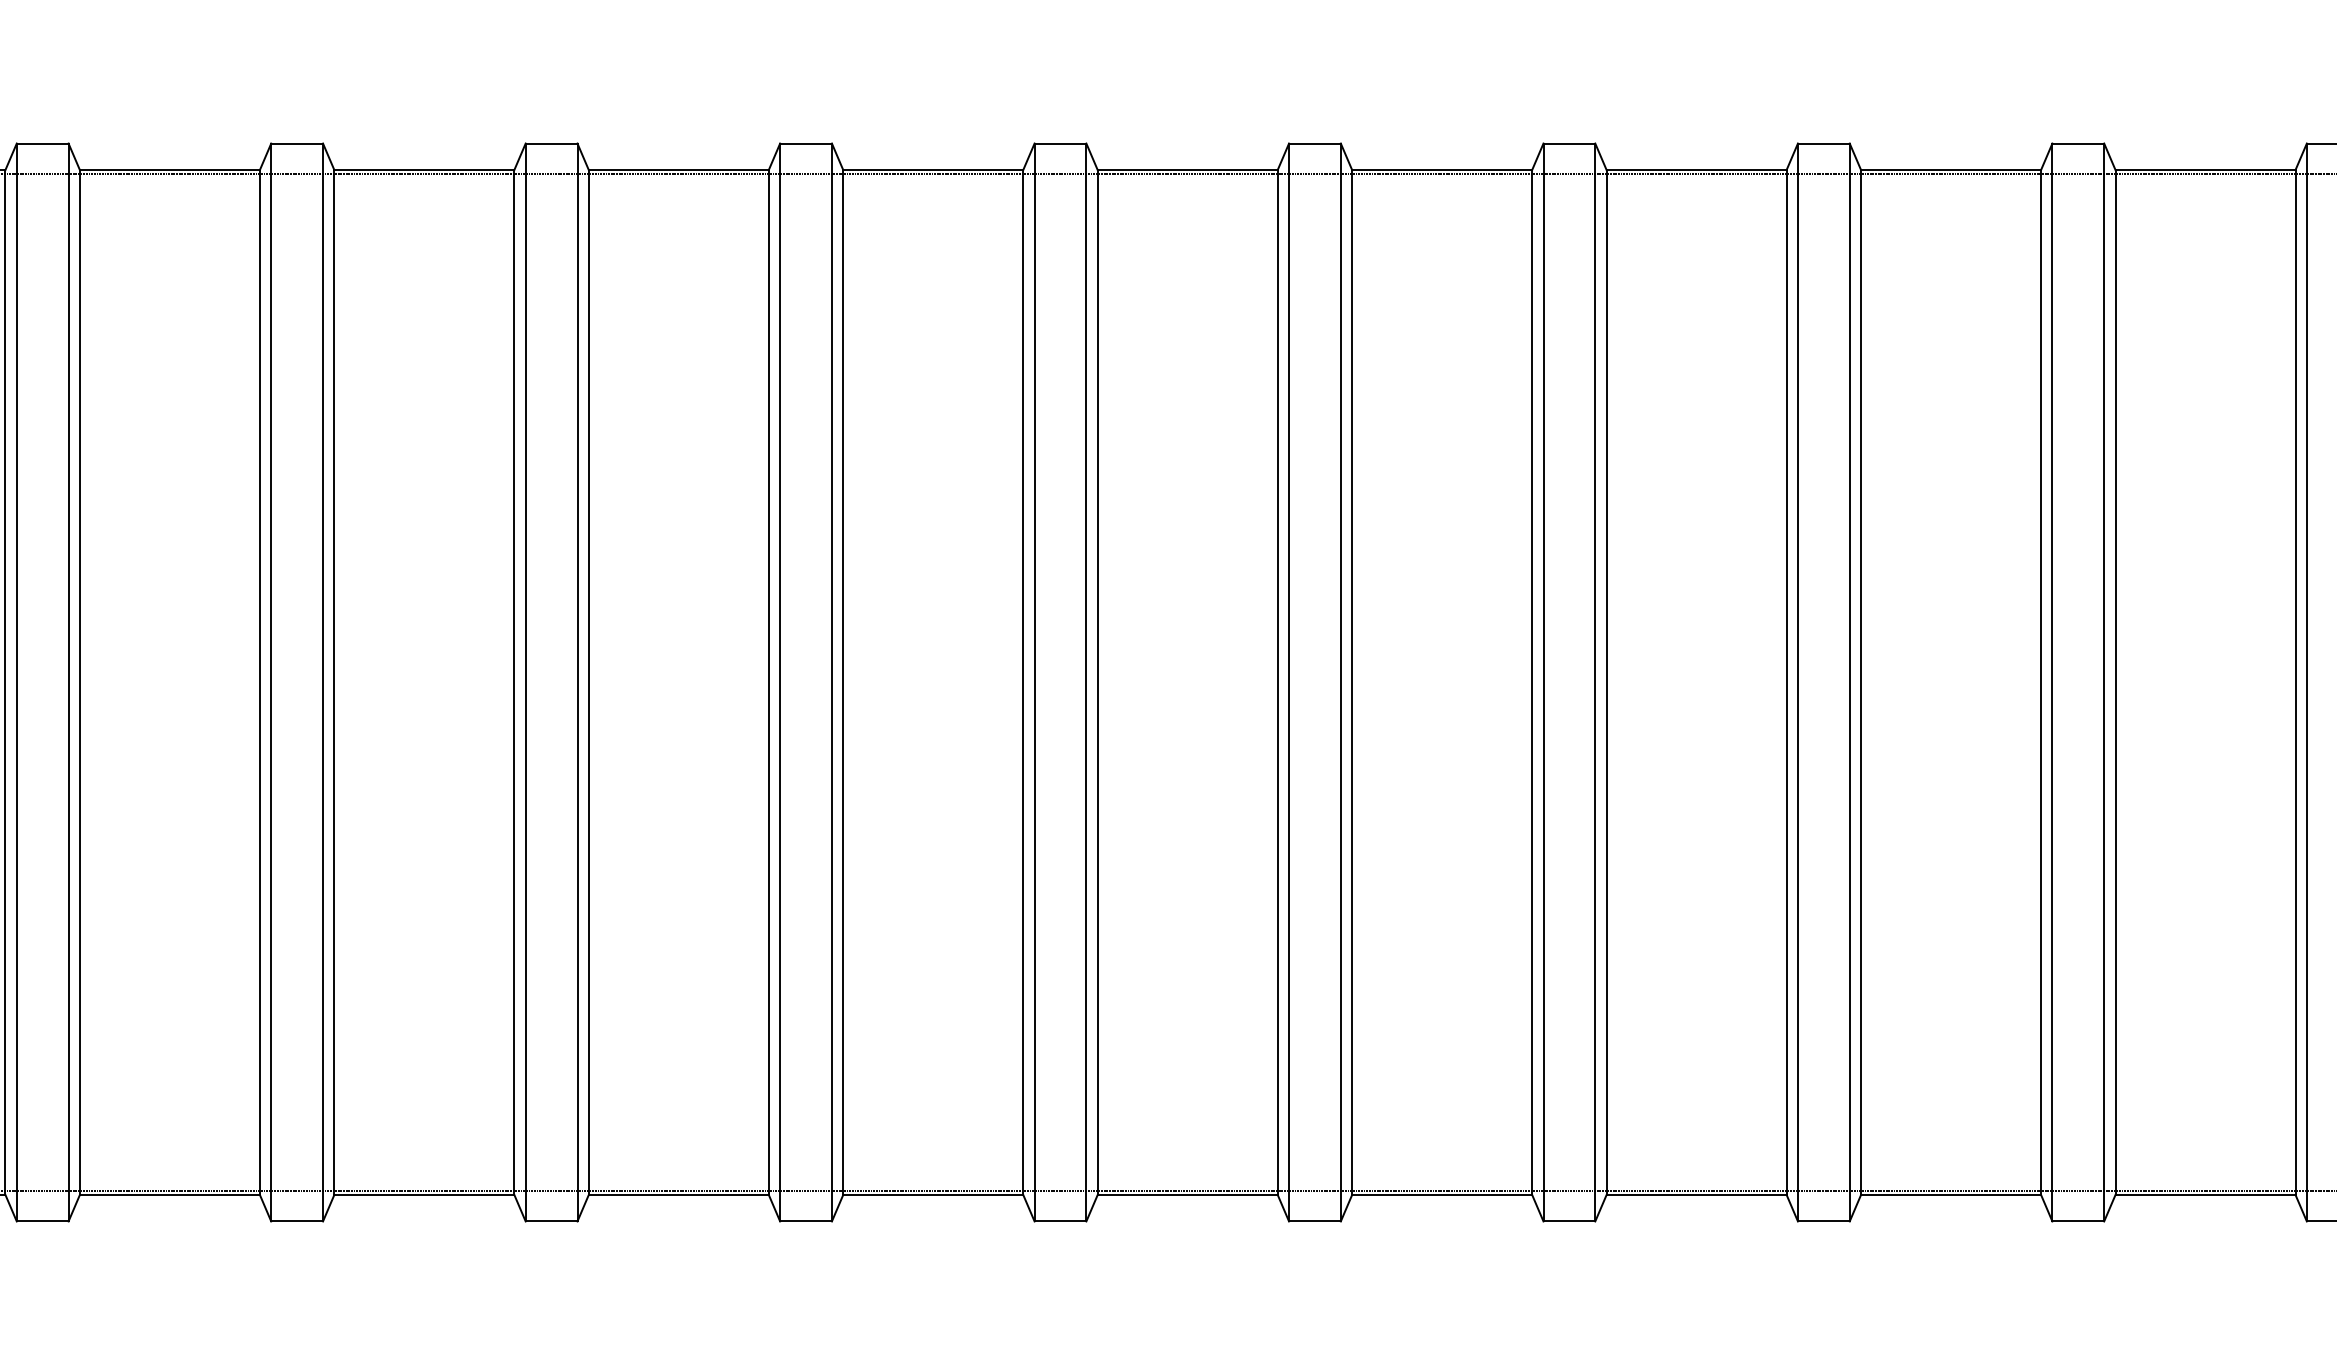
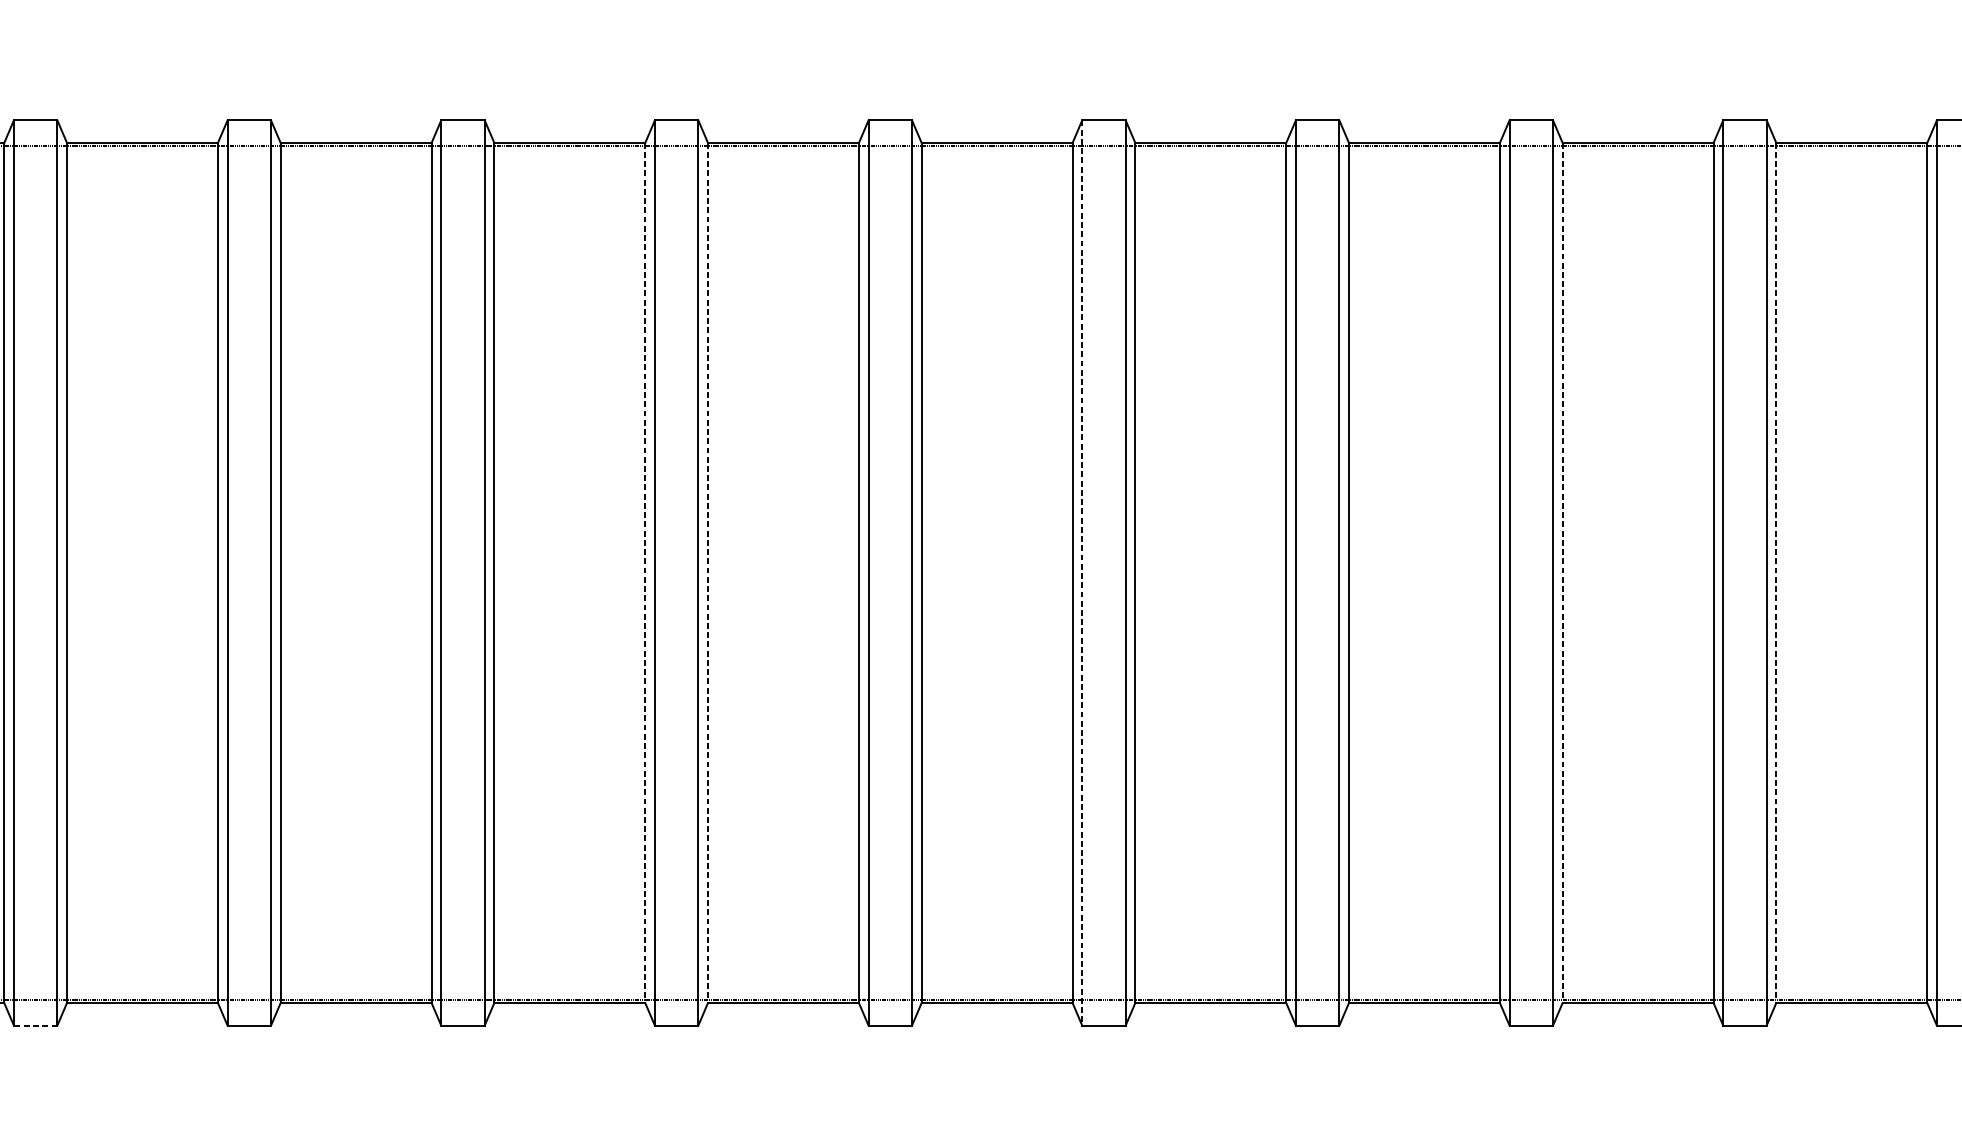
line: (1289, 682) -> (1082, 573), solid -> dashed
line: (768, 683) -> (645, 573), solid -> dashed
line: (843, 683) -> (708, 573), solid -> dashed
line: (1861, 683) -> (1562, 573), solid -> dashed
line: (2115, 683) -> (1776, 573), solid -> dashed
line: (42, 1221) -> (35, 1025), solid -> dashed

